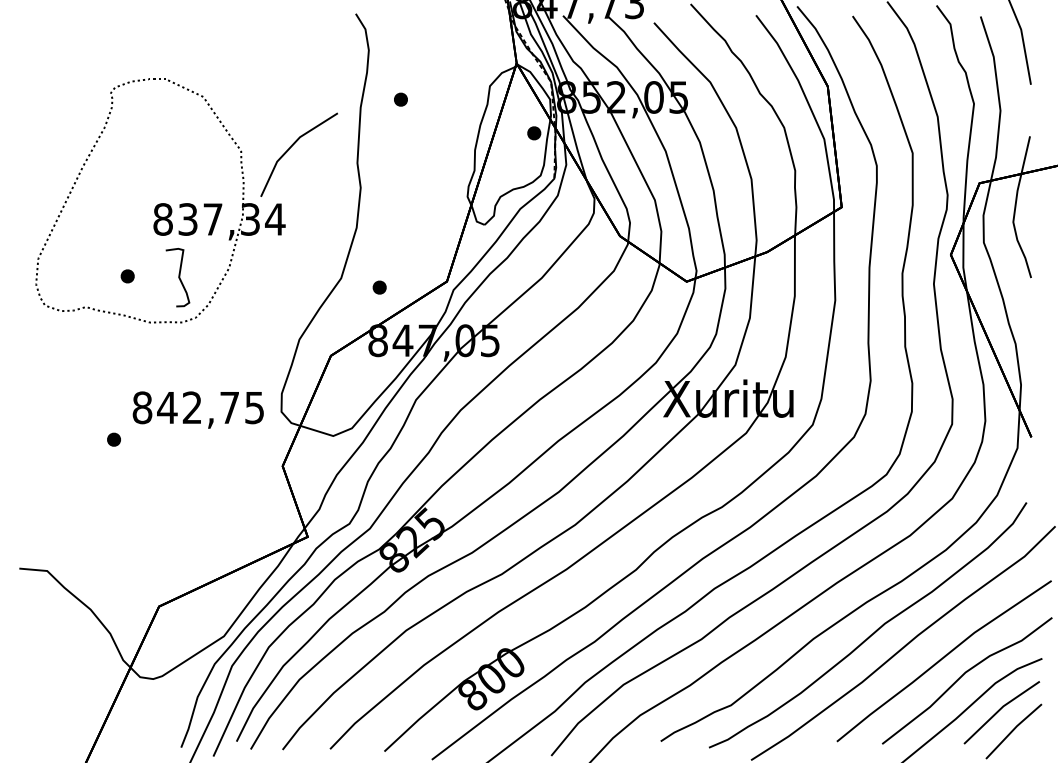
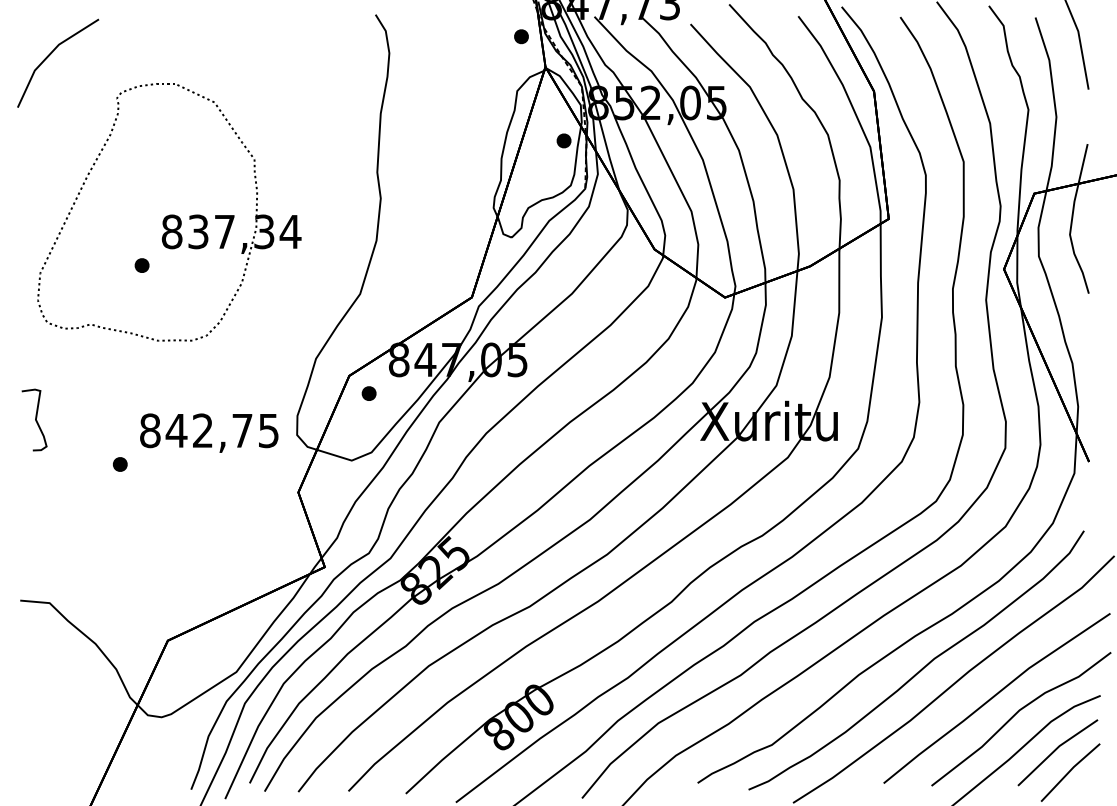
part: (400, 99) -> (521, 36), moved
line: (291, 147) -> (49, 55), moved
part: (127, 276) -> (141, 265), moved
curve: (178, 277) -> (35, 419), moved
part: (379, 287) -> (368, 393), moved

